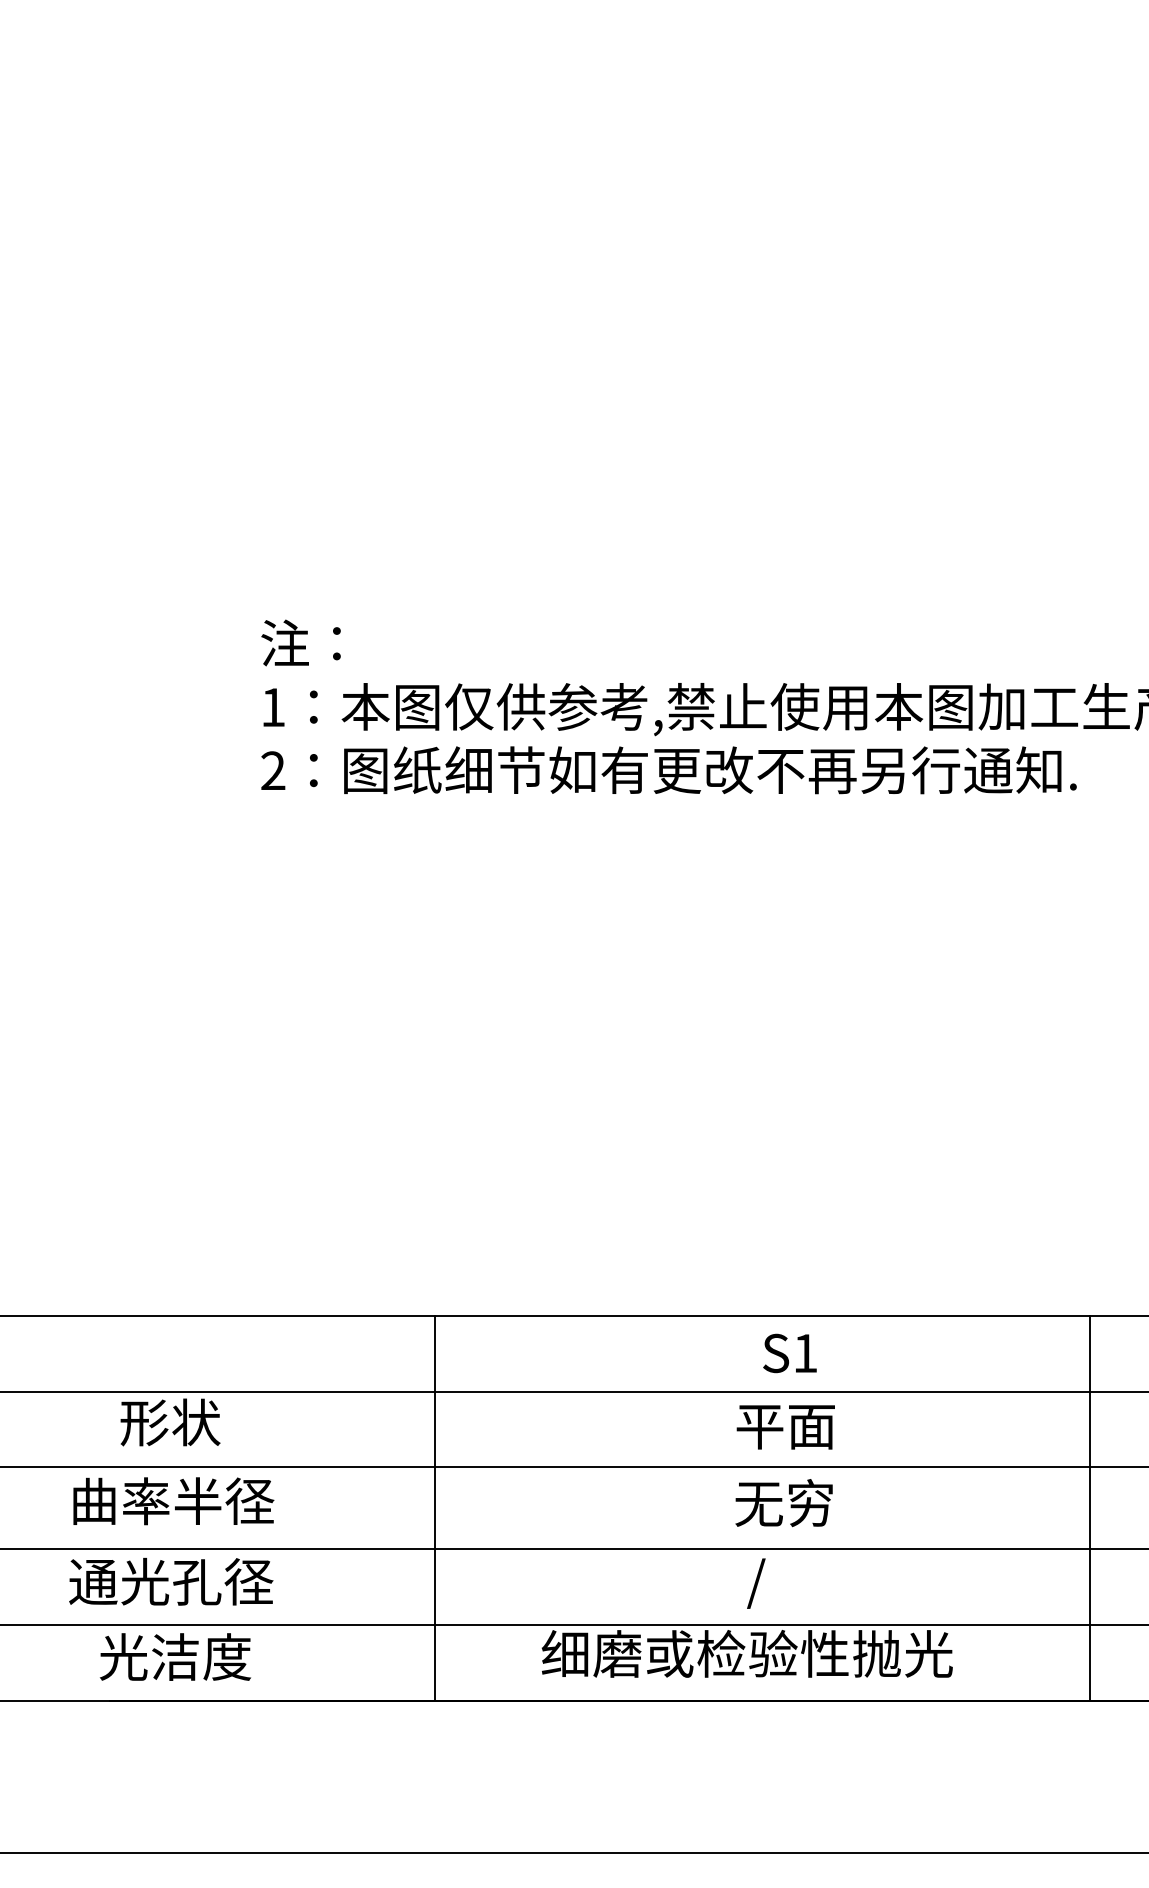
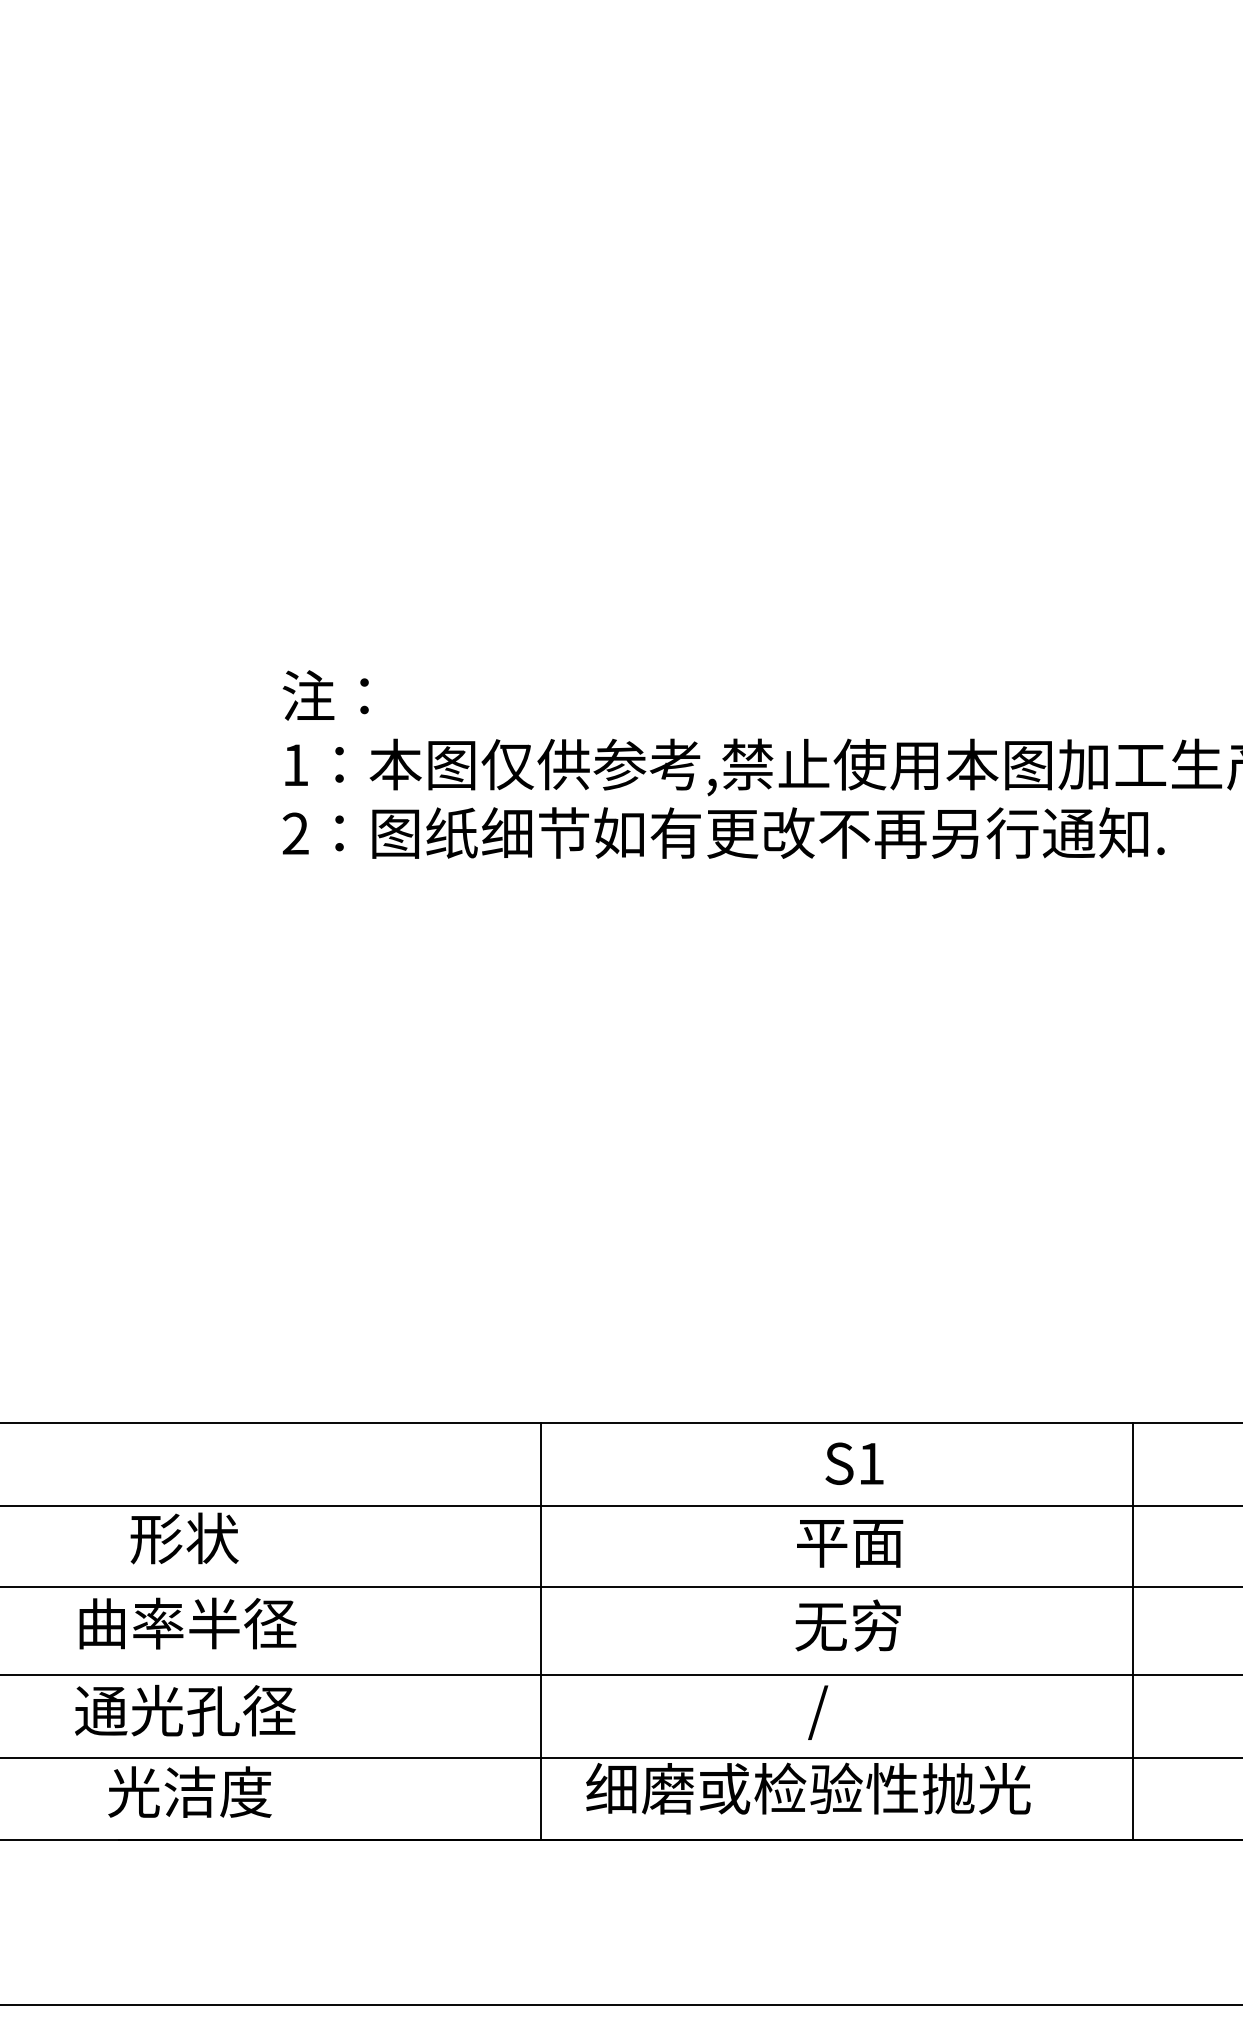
line: (434, 1508) -> (540, 1631), moved
line: (1090, 1508) -> (1133, 1631), moved

